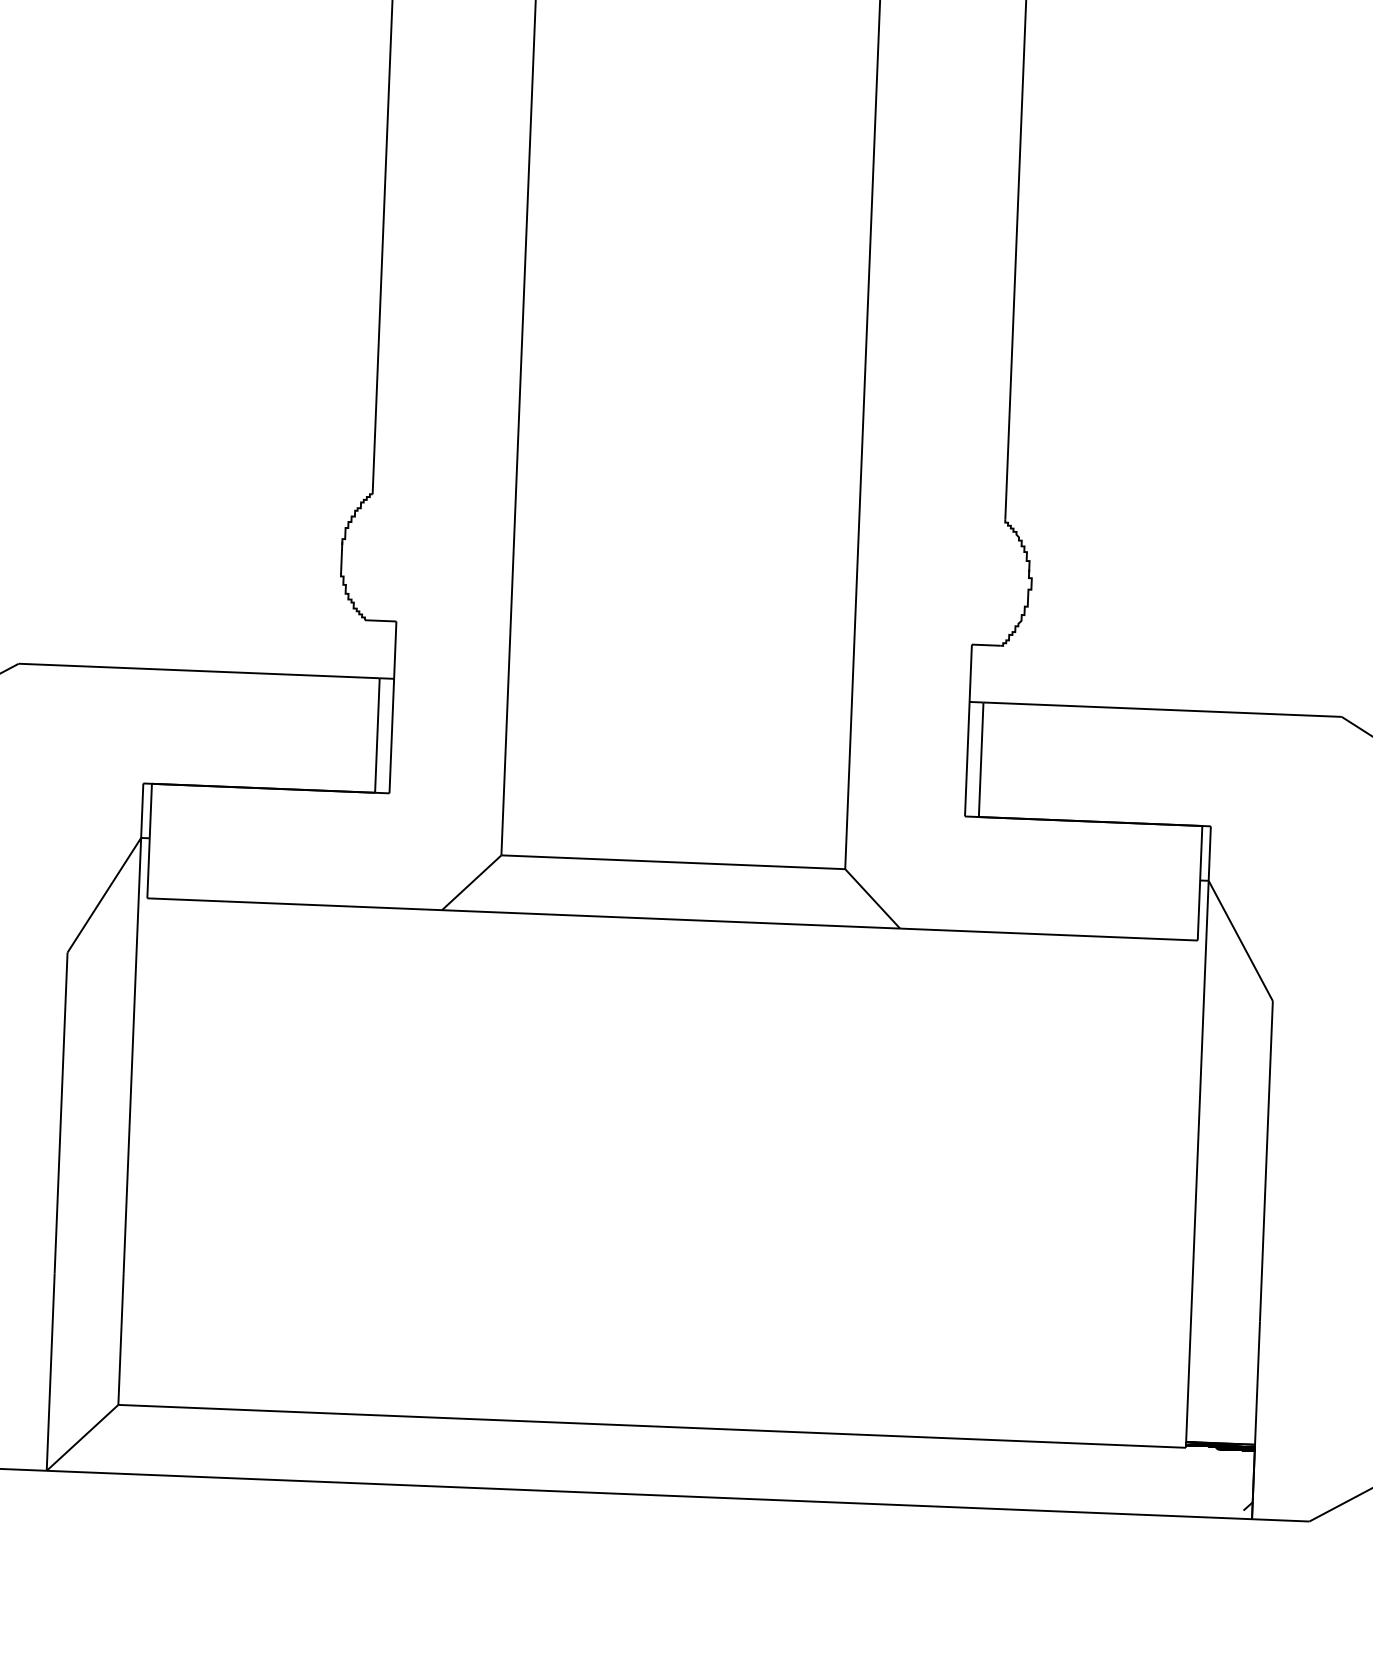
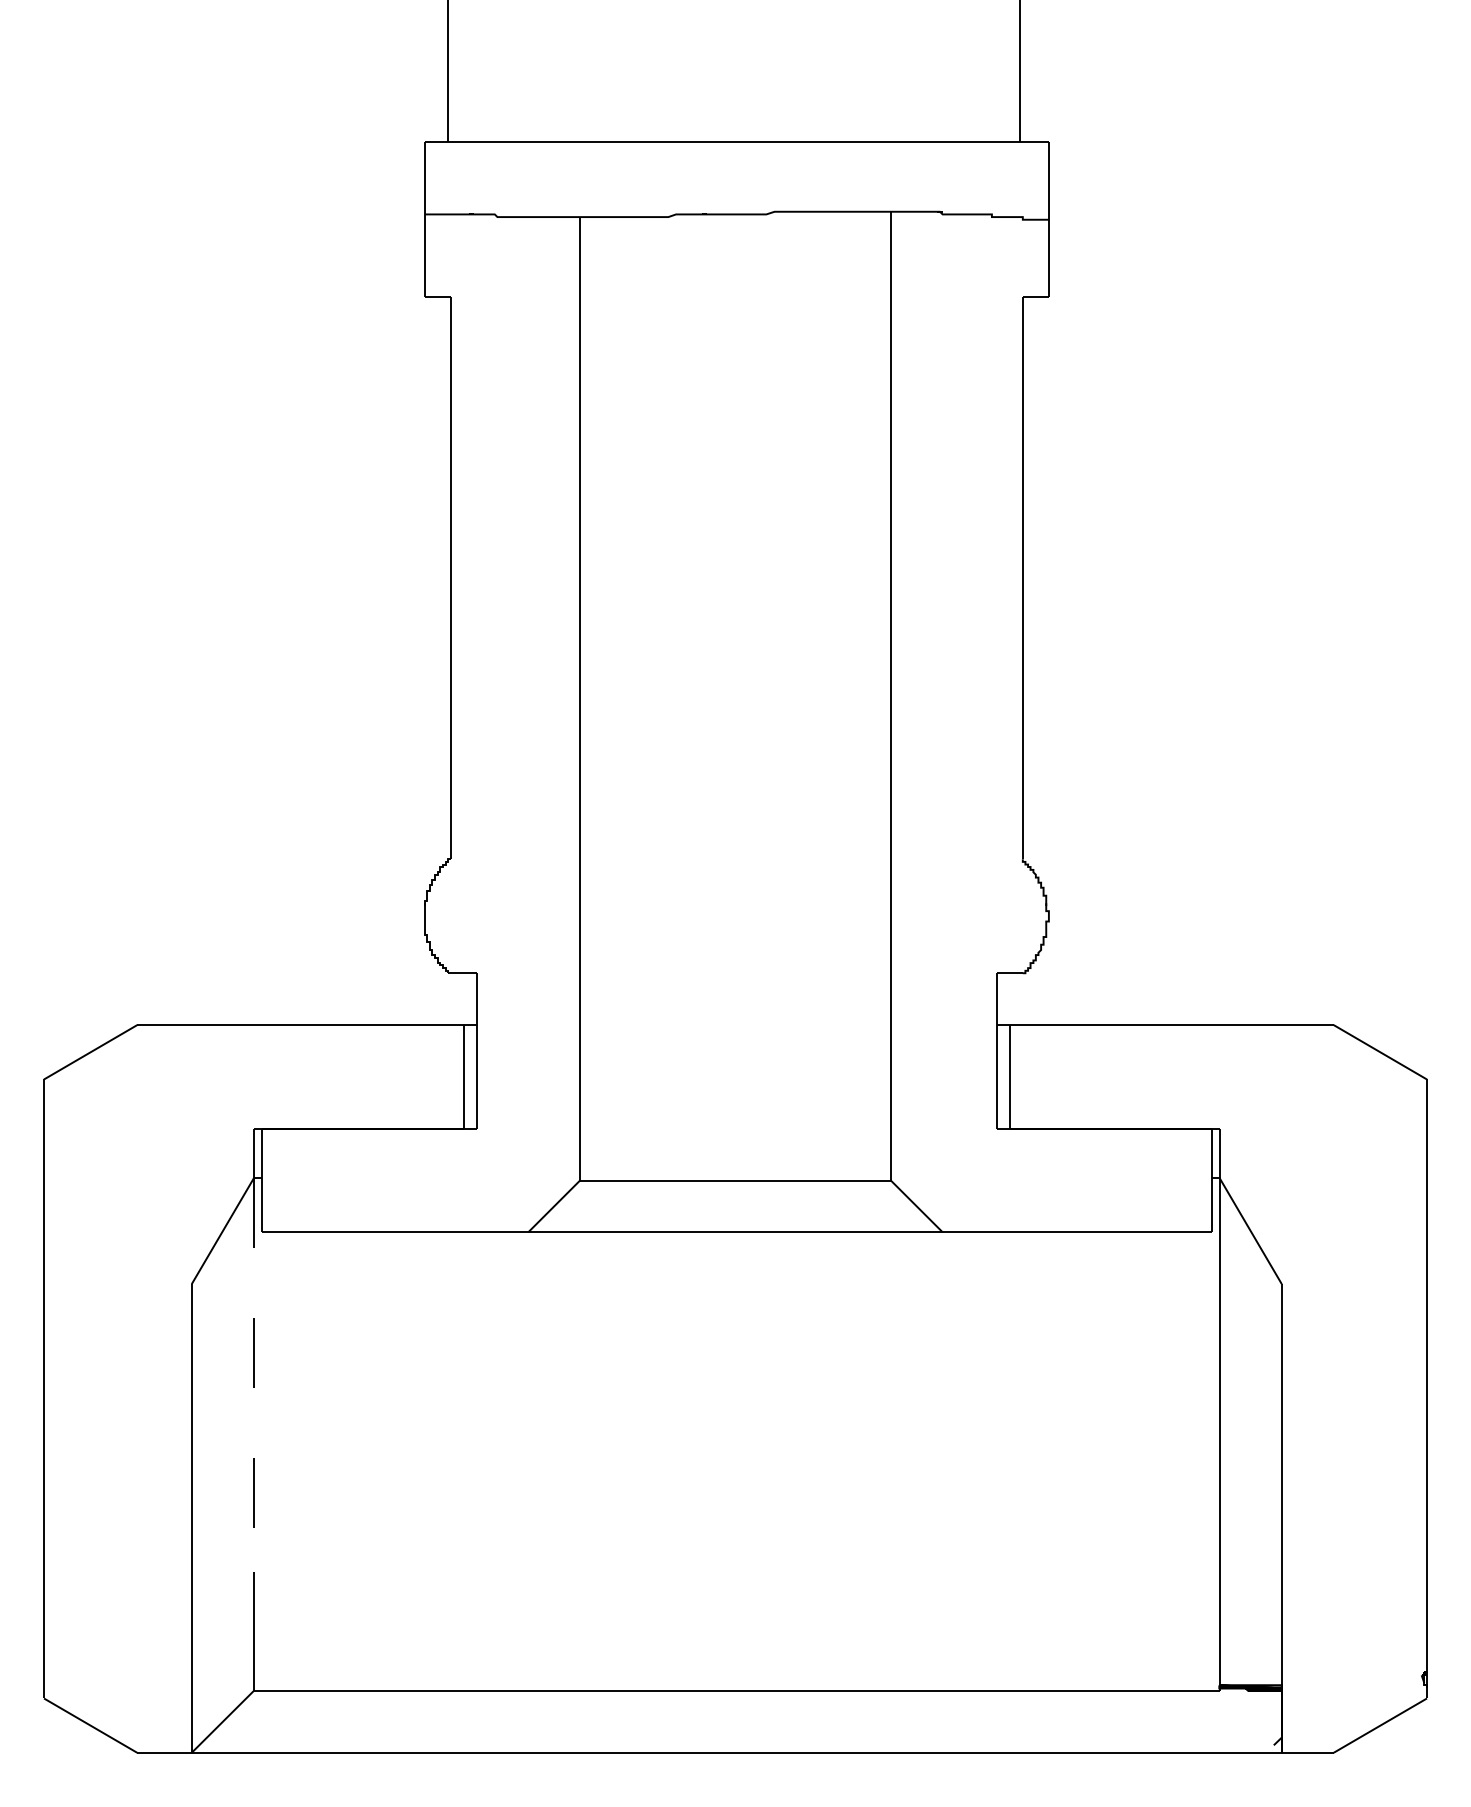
line: (132, 1055) -> (254, 1374), solid -> dashed

